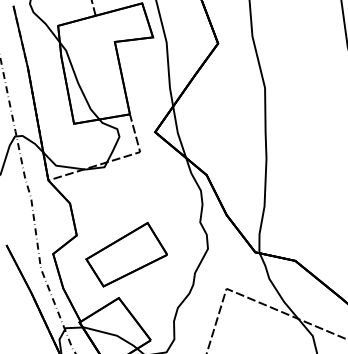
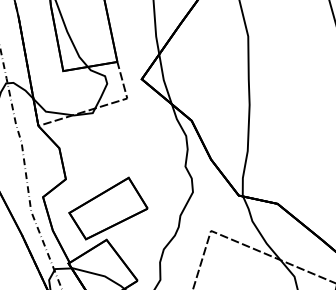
part: (126, 254) -> (108, 208), moved

